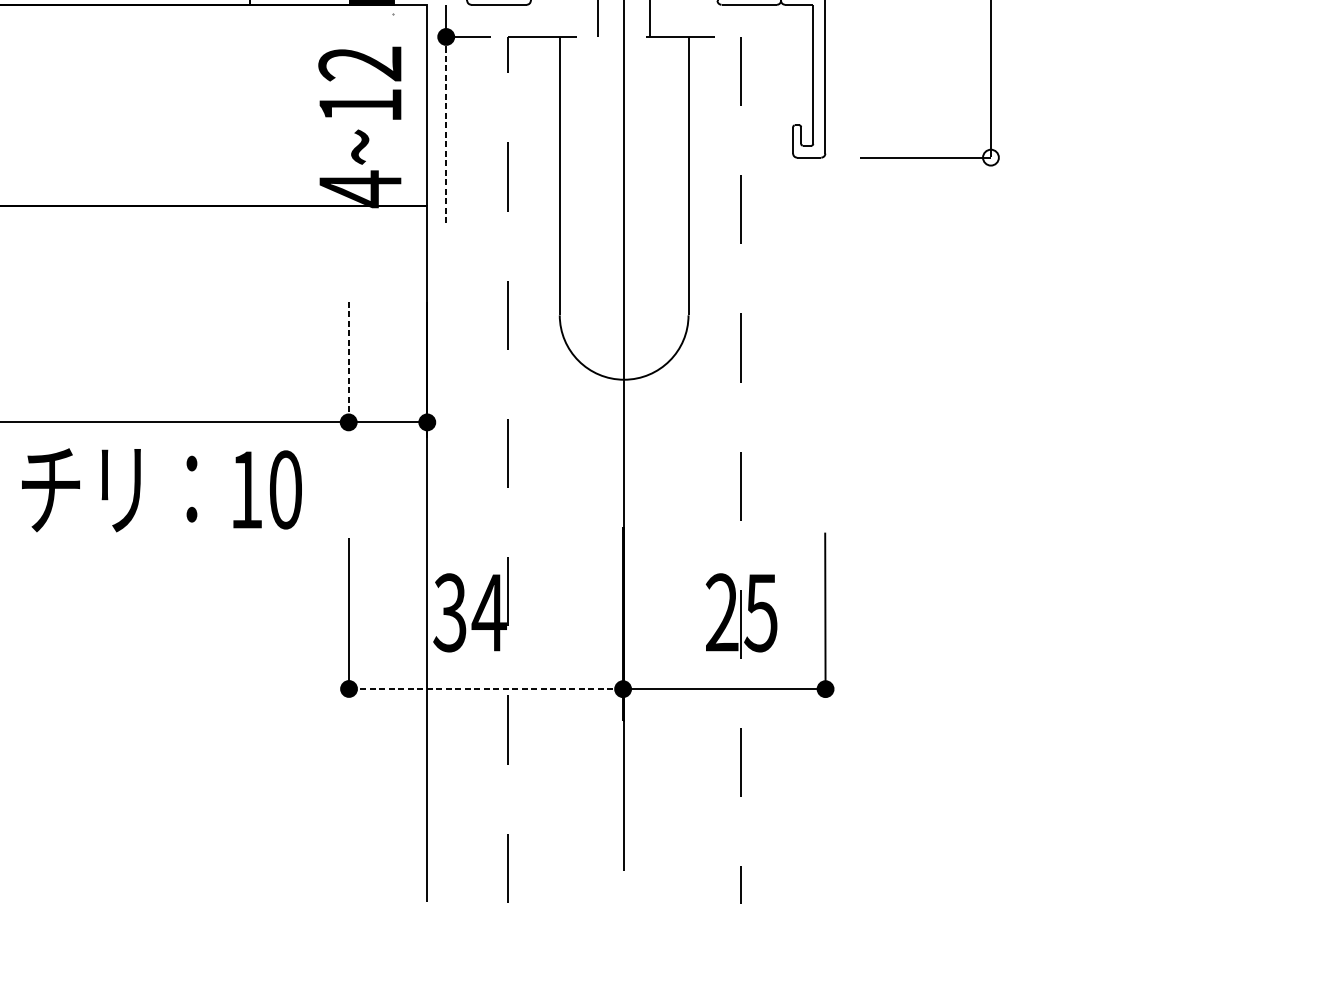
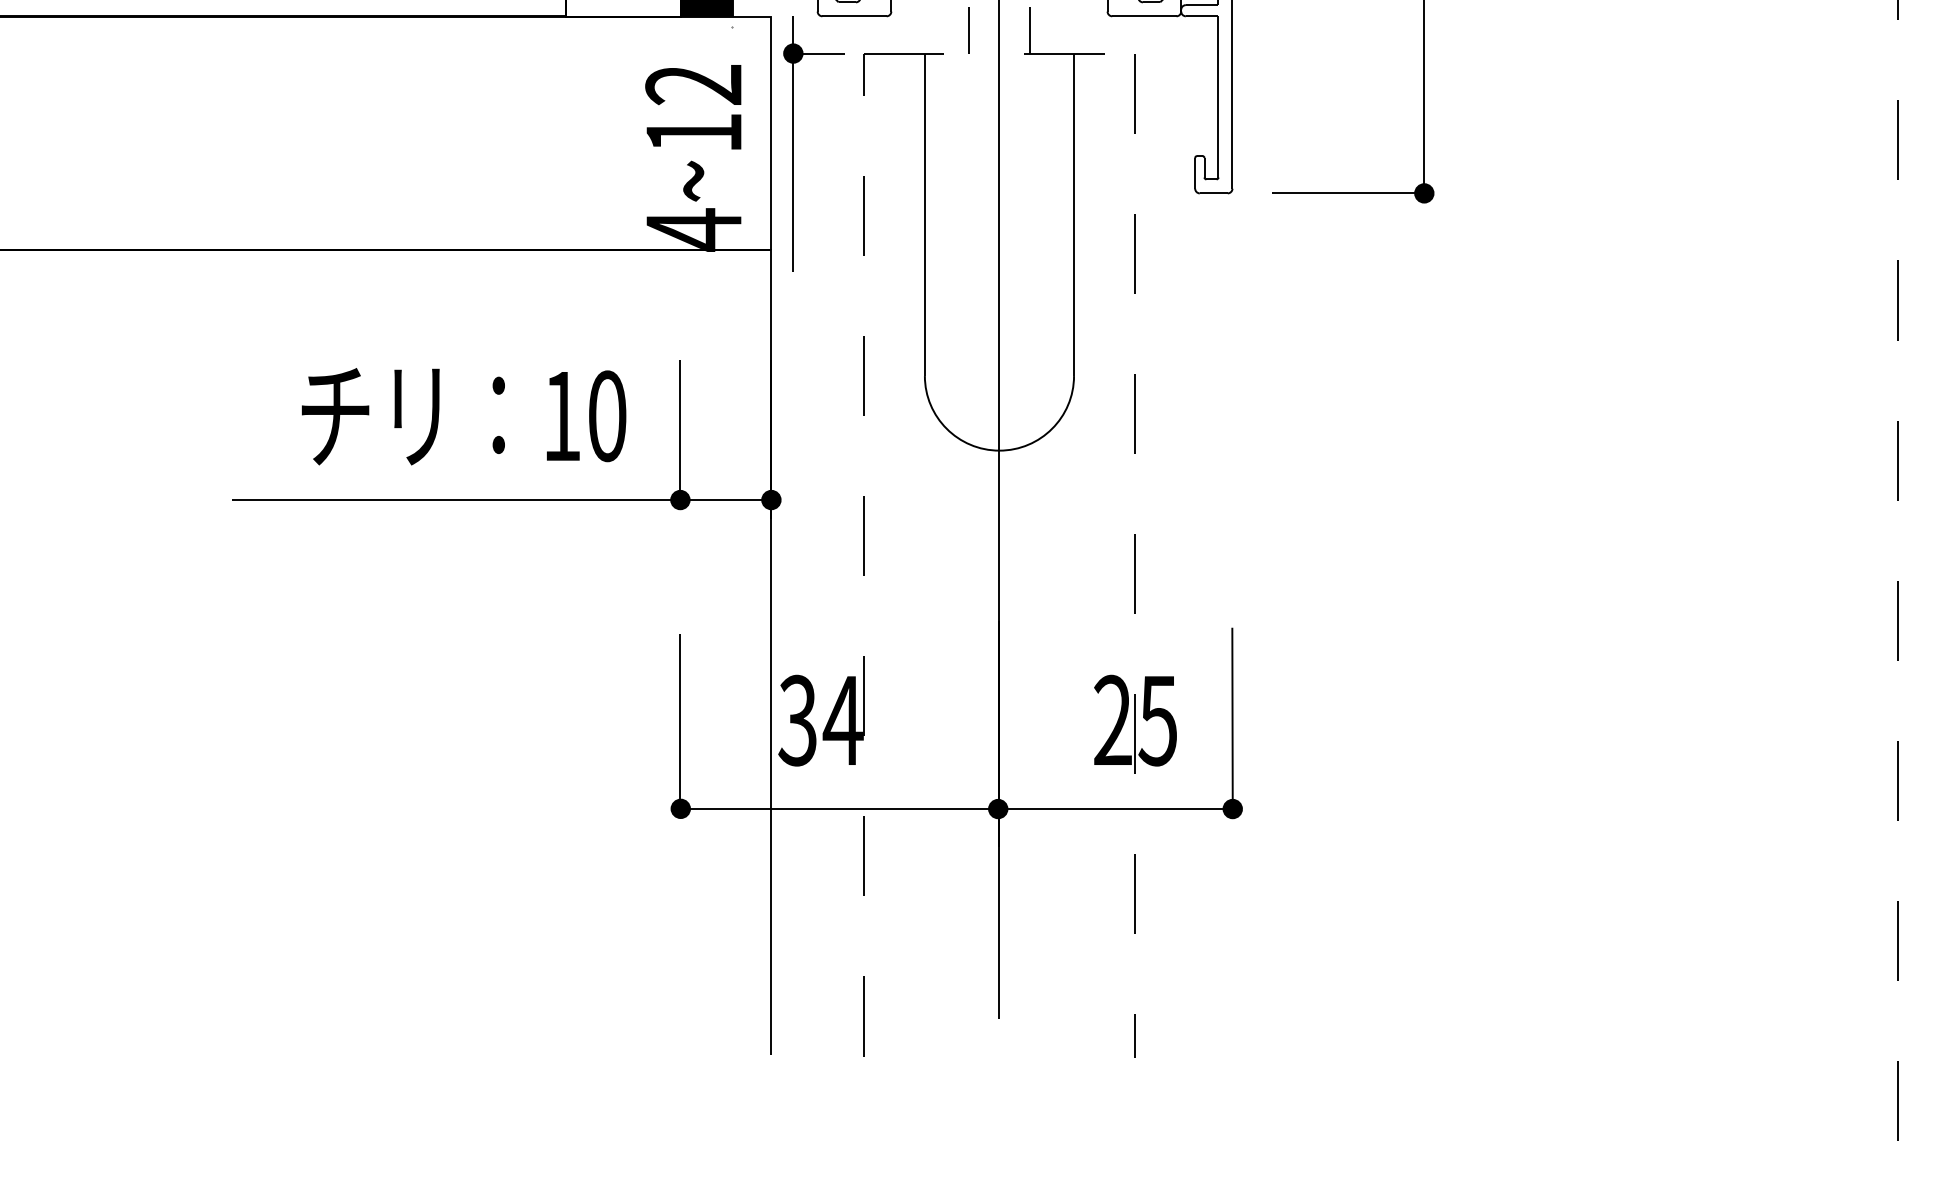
line: (446, 131) -> (793, 163), dashed -> solid
fill: (991, 157) -> (1424, 193), added
line: (348, 362) -> (680, 430), dashed -> solid
text: (161, 490) -> (463, 416), moved
line: (486, 689) -> (839, 809), dashed -> solid

